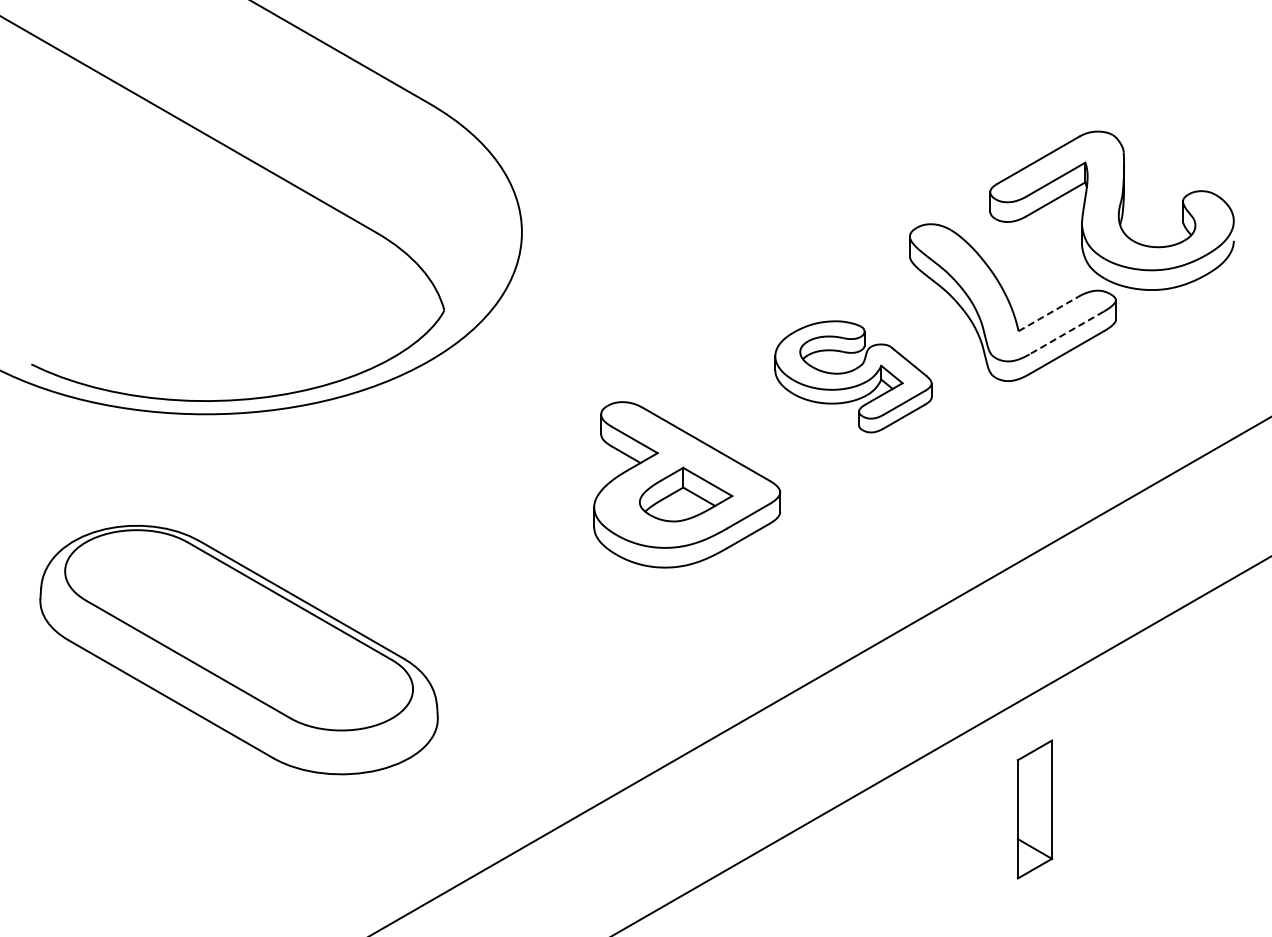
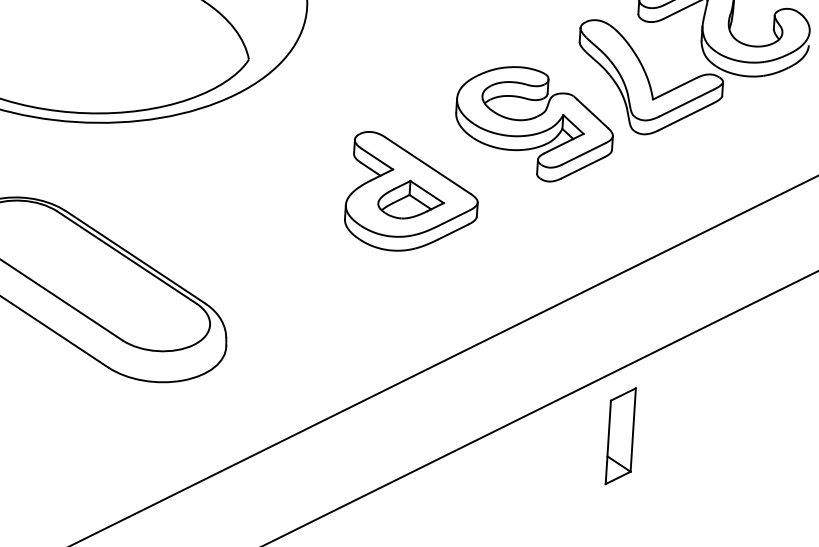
line: (1048, 313) -> (674, 88), dashed -> solid
line: (1066, 333) -> (686, 103), dashed -> solid
part: (853, 376) -> (534, 124), size x1.43
part: (1034, 809) -> (620, 436), moved

